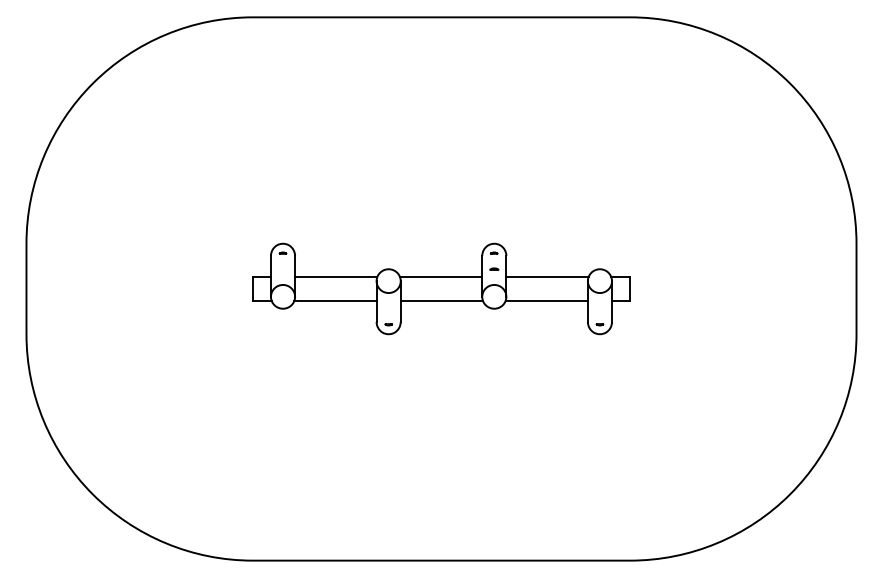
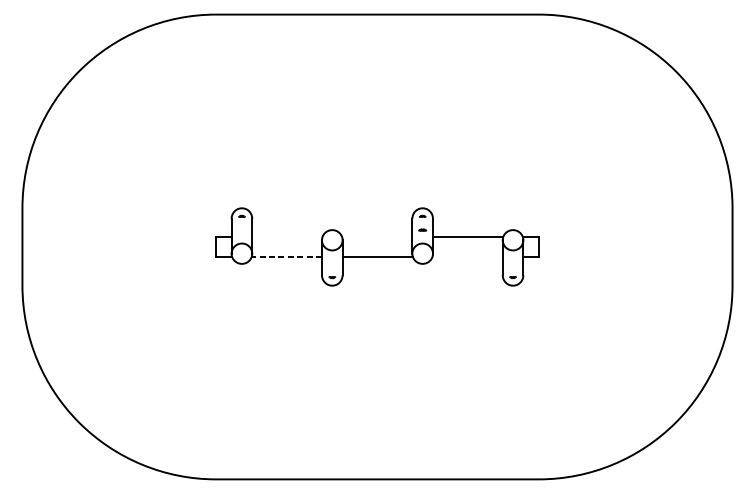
line: (336, 276) -> (287, 236), removed
line: (440, 276) -> (376, 236), removed
line: (334, 301) -> (285, 257), solid -> dashed
line: (546, 301) -> (467, 257), removed

